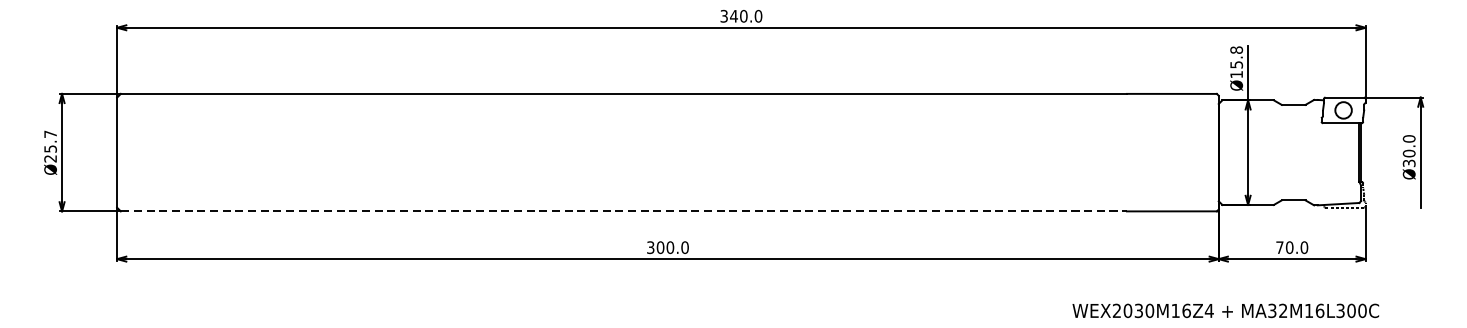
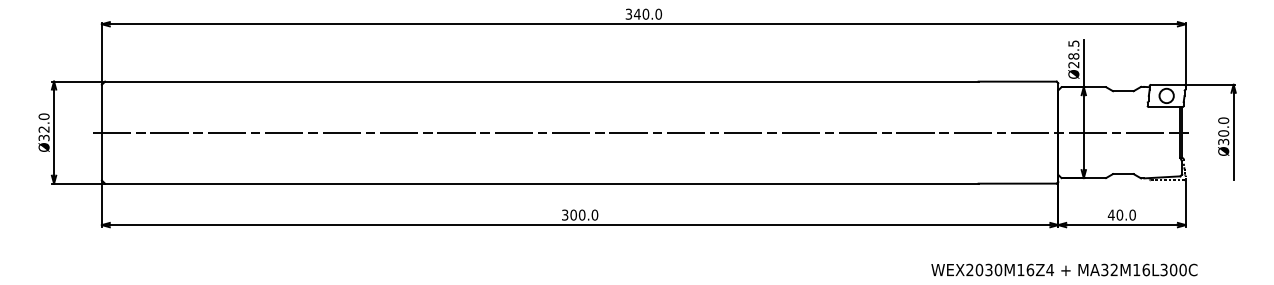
text: (1236, 62) -> (1073, 54), Ø15.8 -> Ø28.5
text: (49, 146) -> (43, 127), Ø25.7 -> Ø32.0
line: (738, 152) -> (641, 132), added
line: (624, 211) -> (542, 183), dashed -> solid
text: (1278, 246) -> (1110, 214), 70.0 -> 40.0

